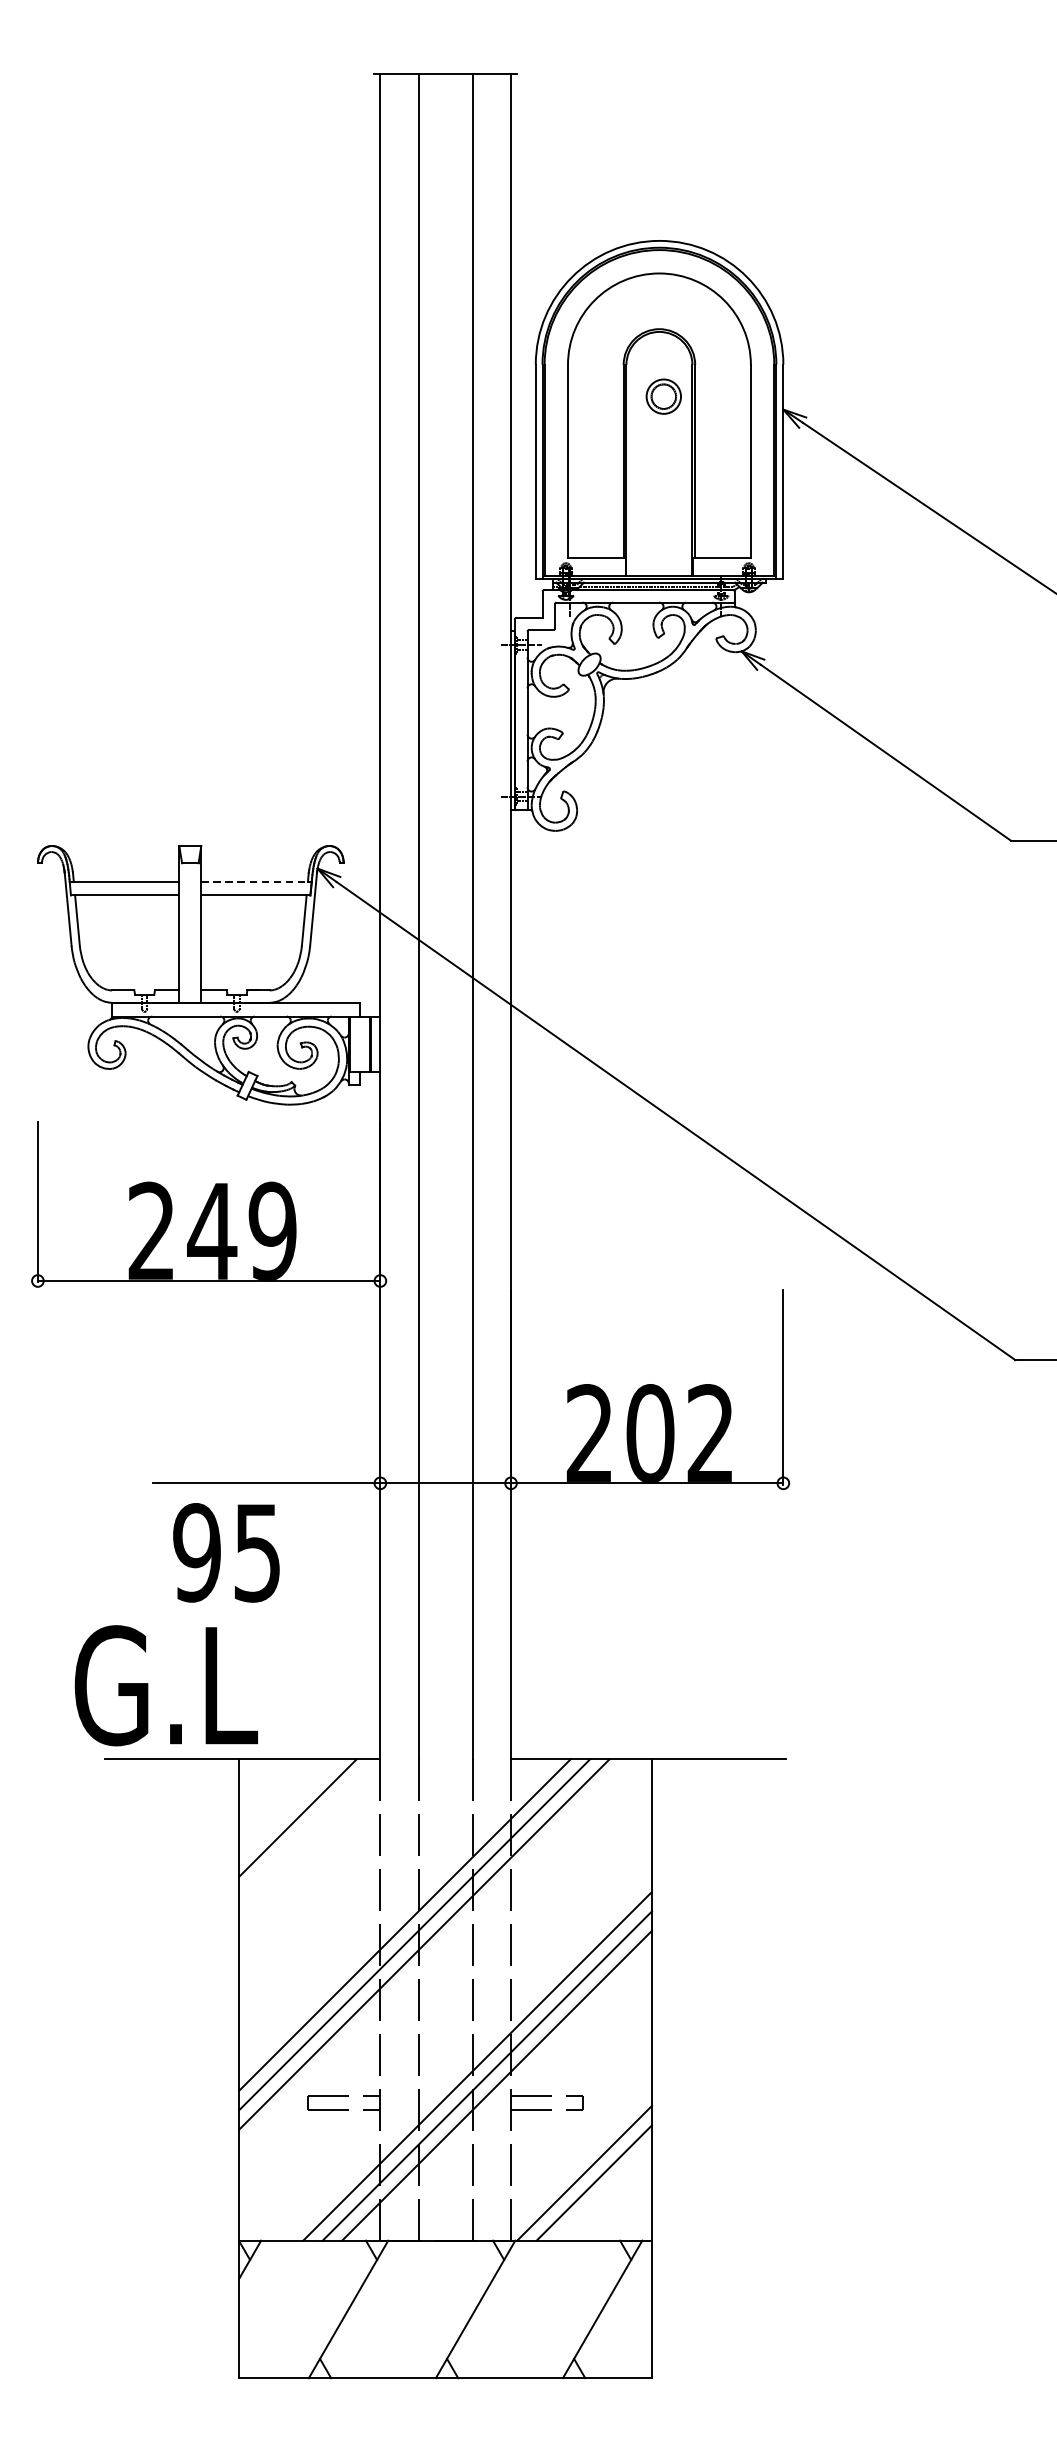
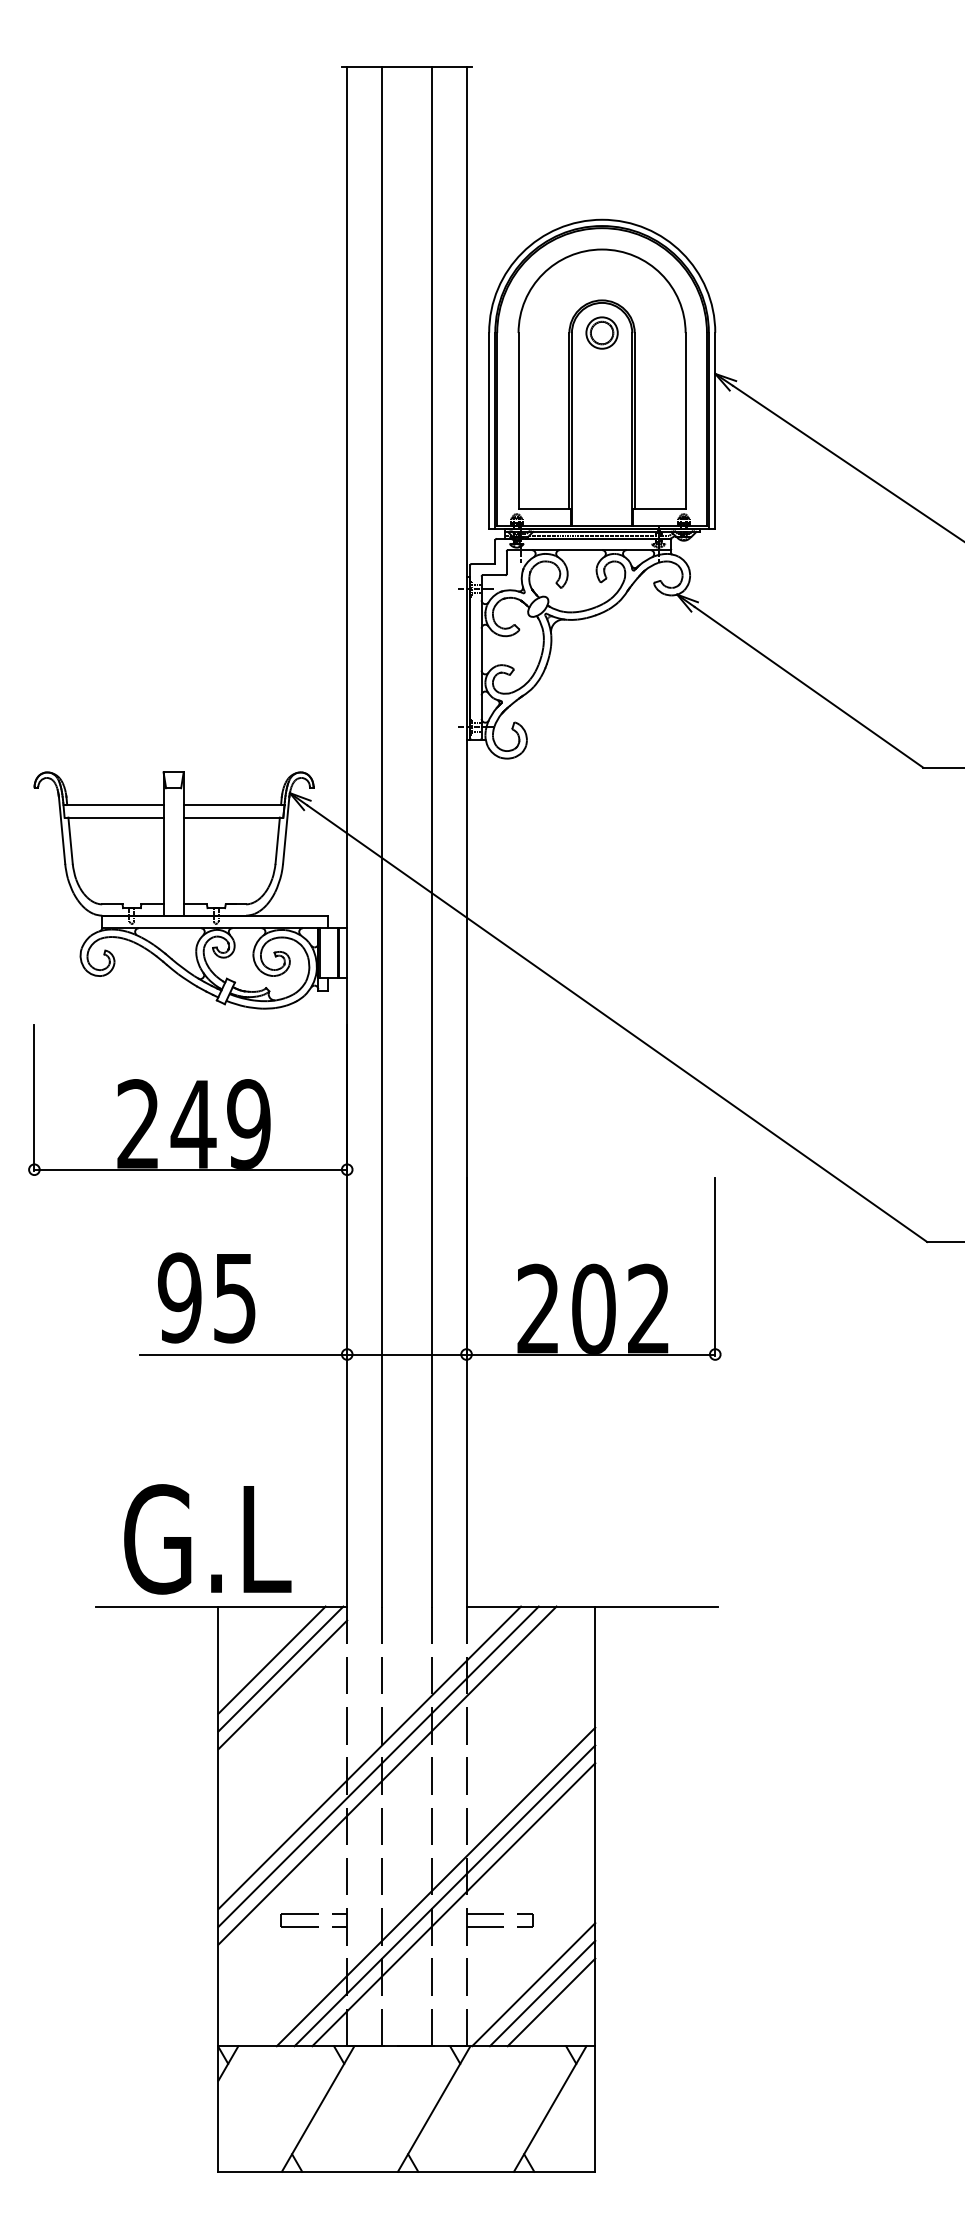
part: (663, 396) -> (601, 332), moved
line: (256, 882) -> (234, 805), dashed -> solid
text: (226, 1552) -> (206, 1297), moved
text: (166, 1685) -> (207, 1539), moved
line: (307, 1827) -> (280, 1668), added
line: (309, 1844) -> (282, 1684), added
line: (604, 2192) -> (551, 2002), added

